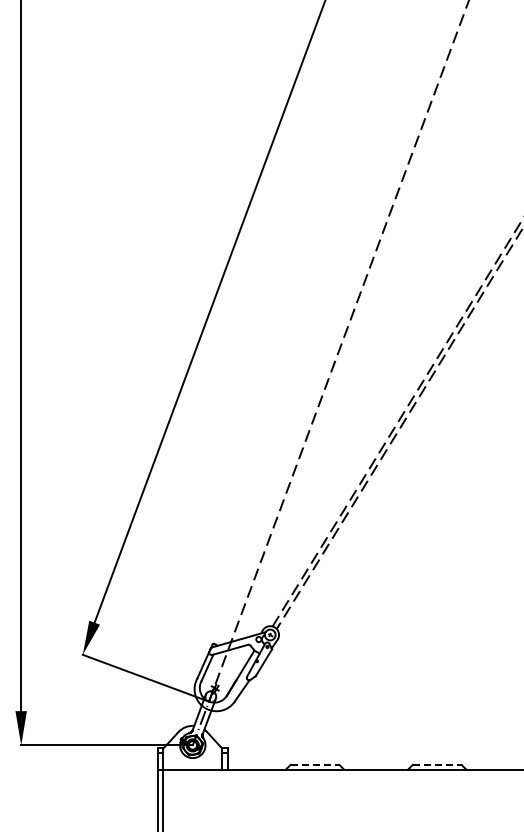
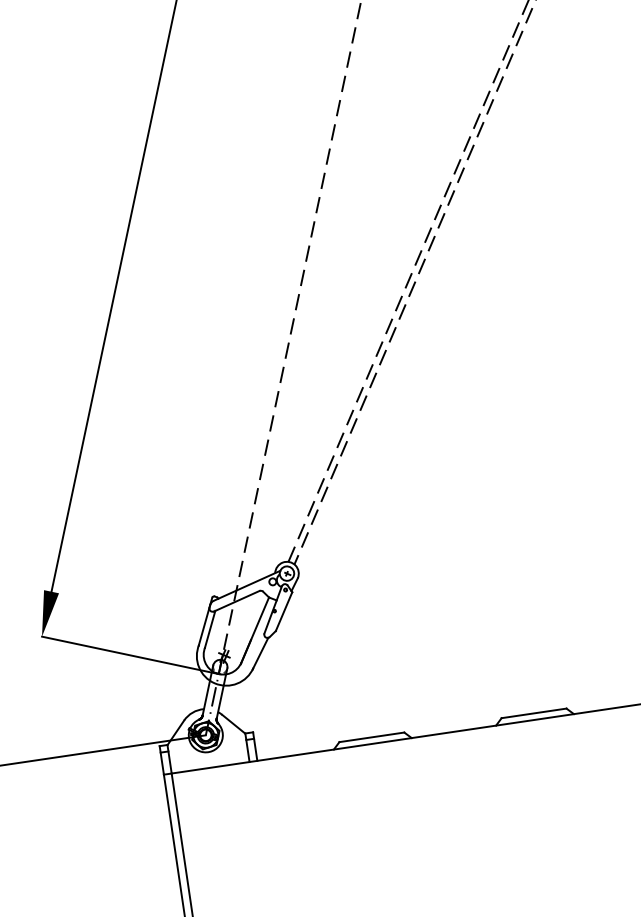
line: (315, 764) -> (372, 736), dashed -> solid
line: (437, 764) -> (534, 712), dashed -> solid

